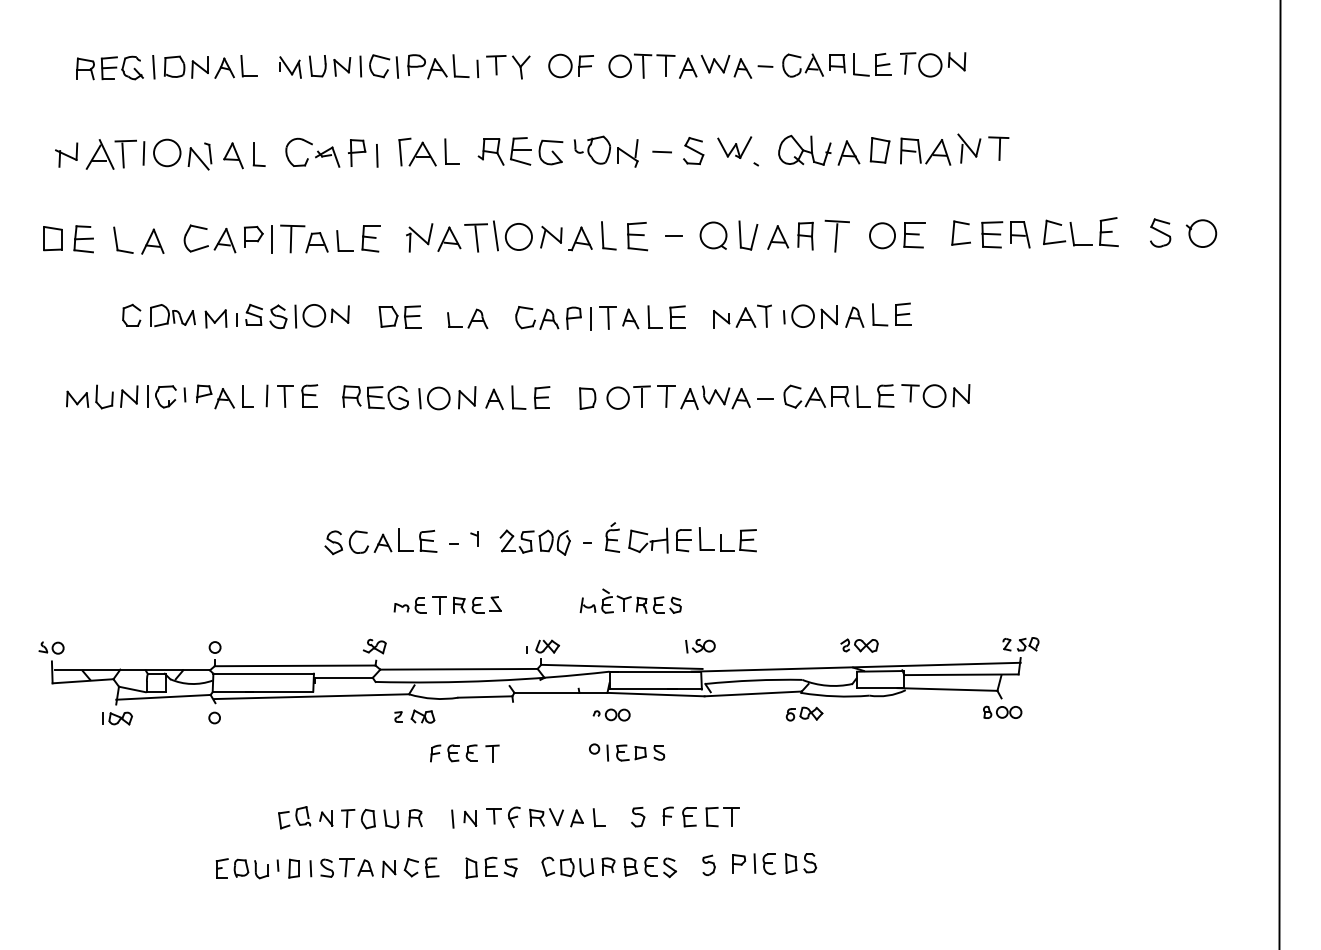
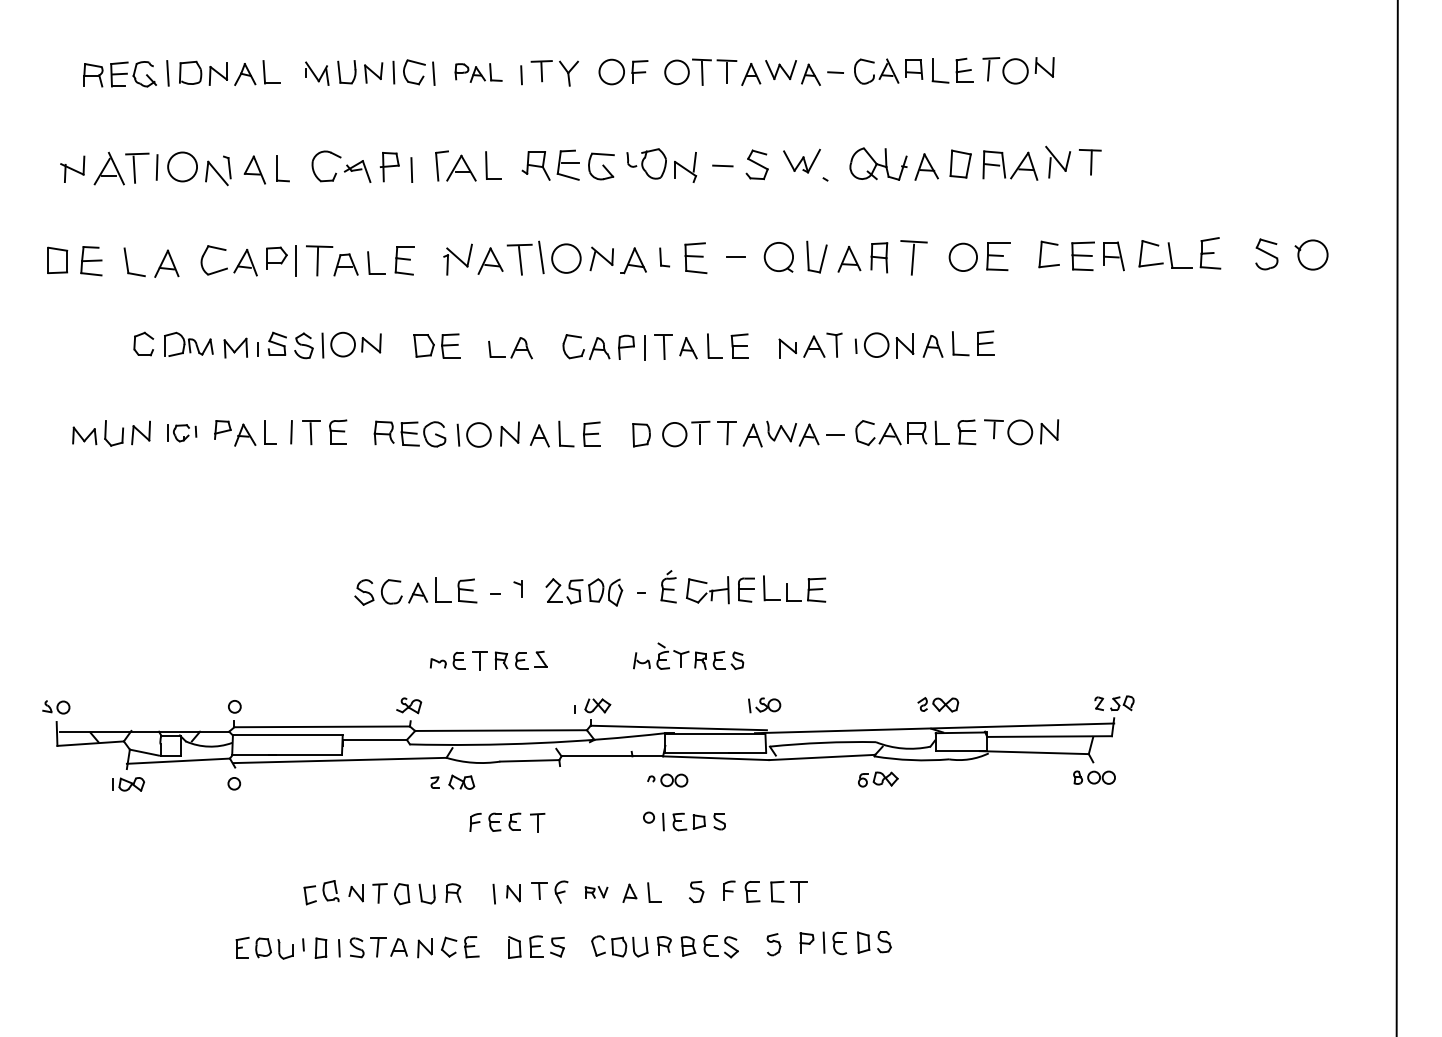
part: (438, 66) -> (478, 72), size x0.7
part: (608, 235) -> (664, 257), size x0.6
part: (166, 396) -> (181, 432), size x0.7
part: (546, 817) -> (596, 892), size x0.6

